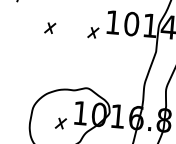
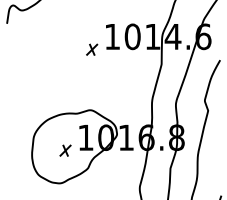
part: (50, 27) -> (45, 48), removed

